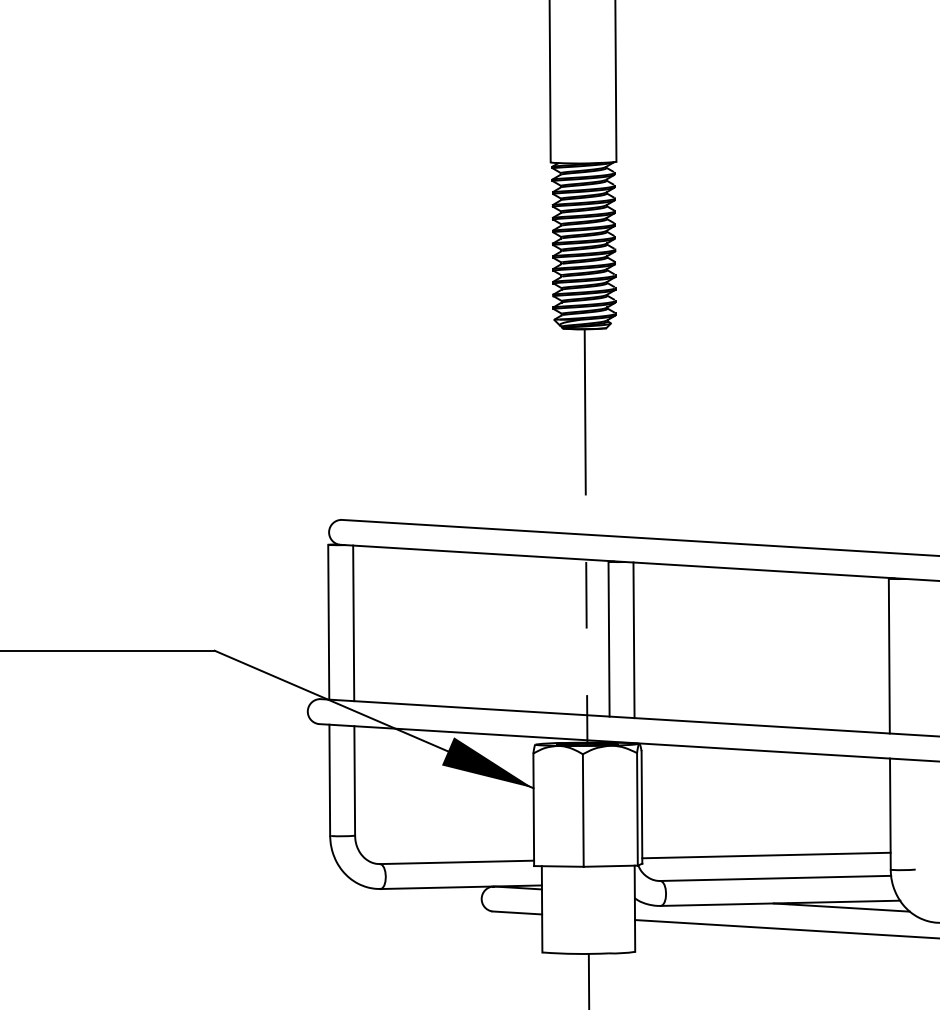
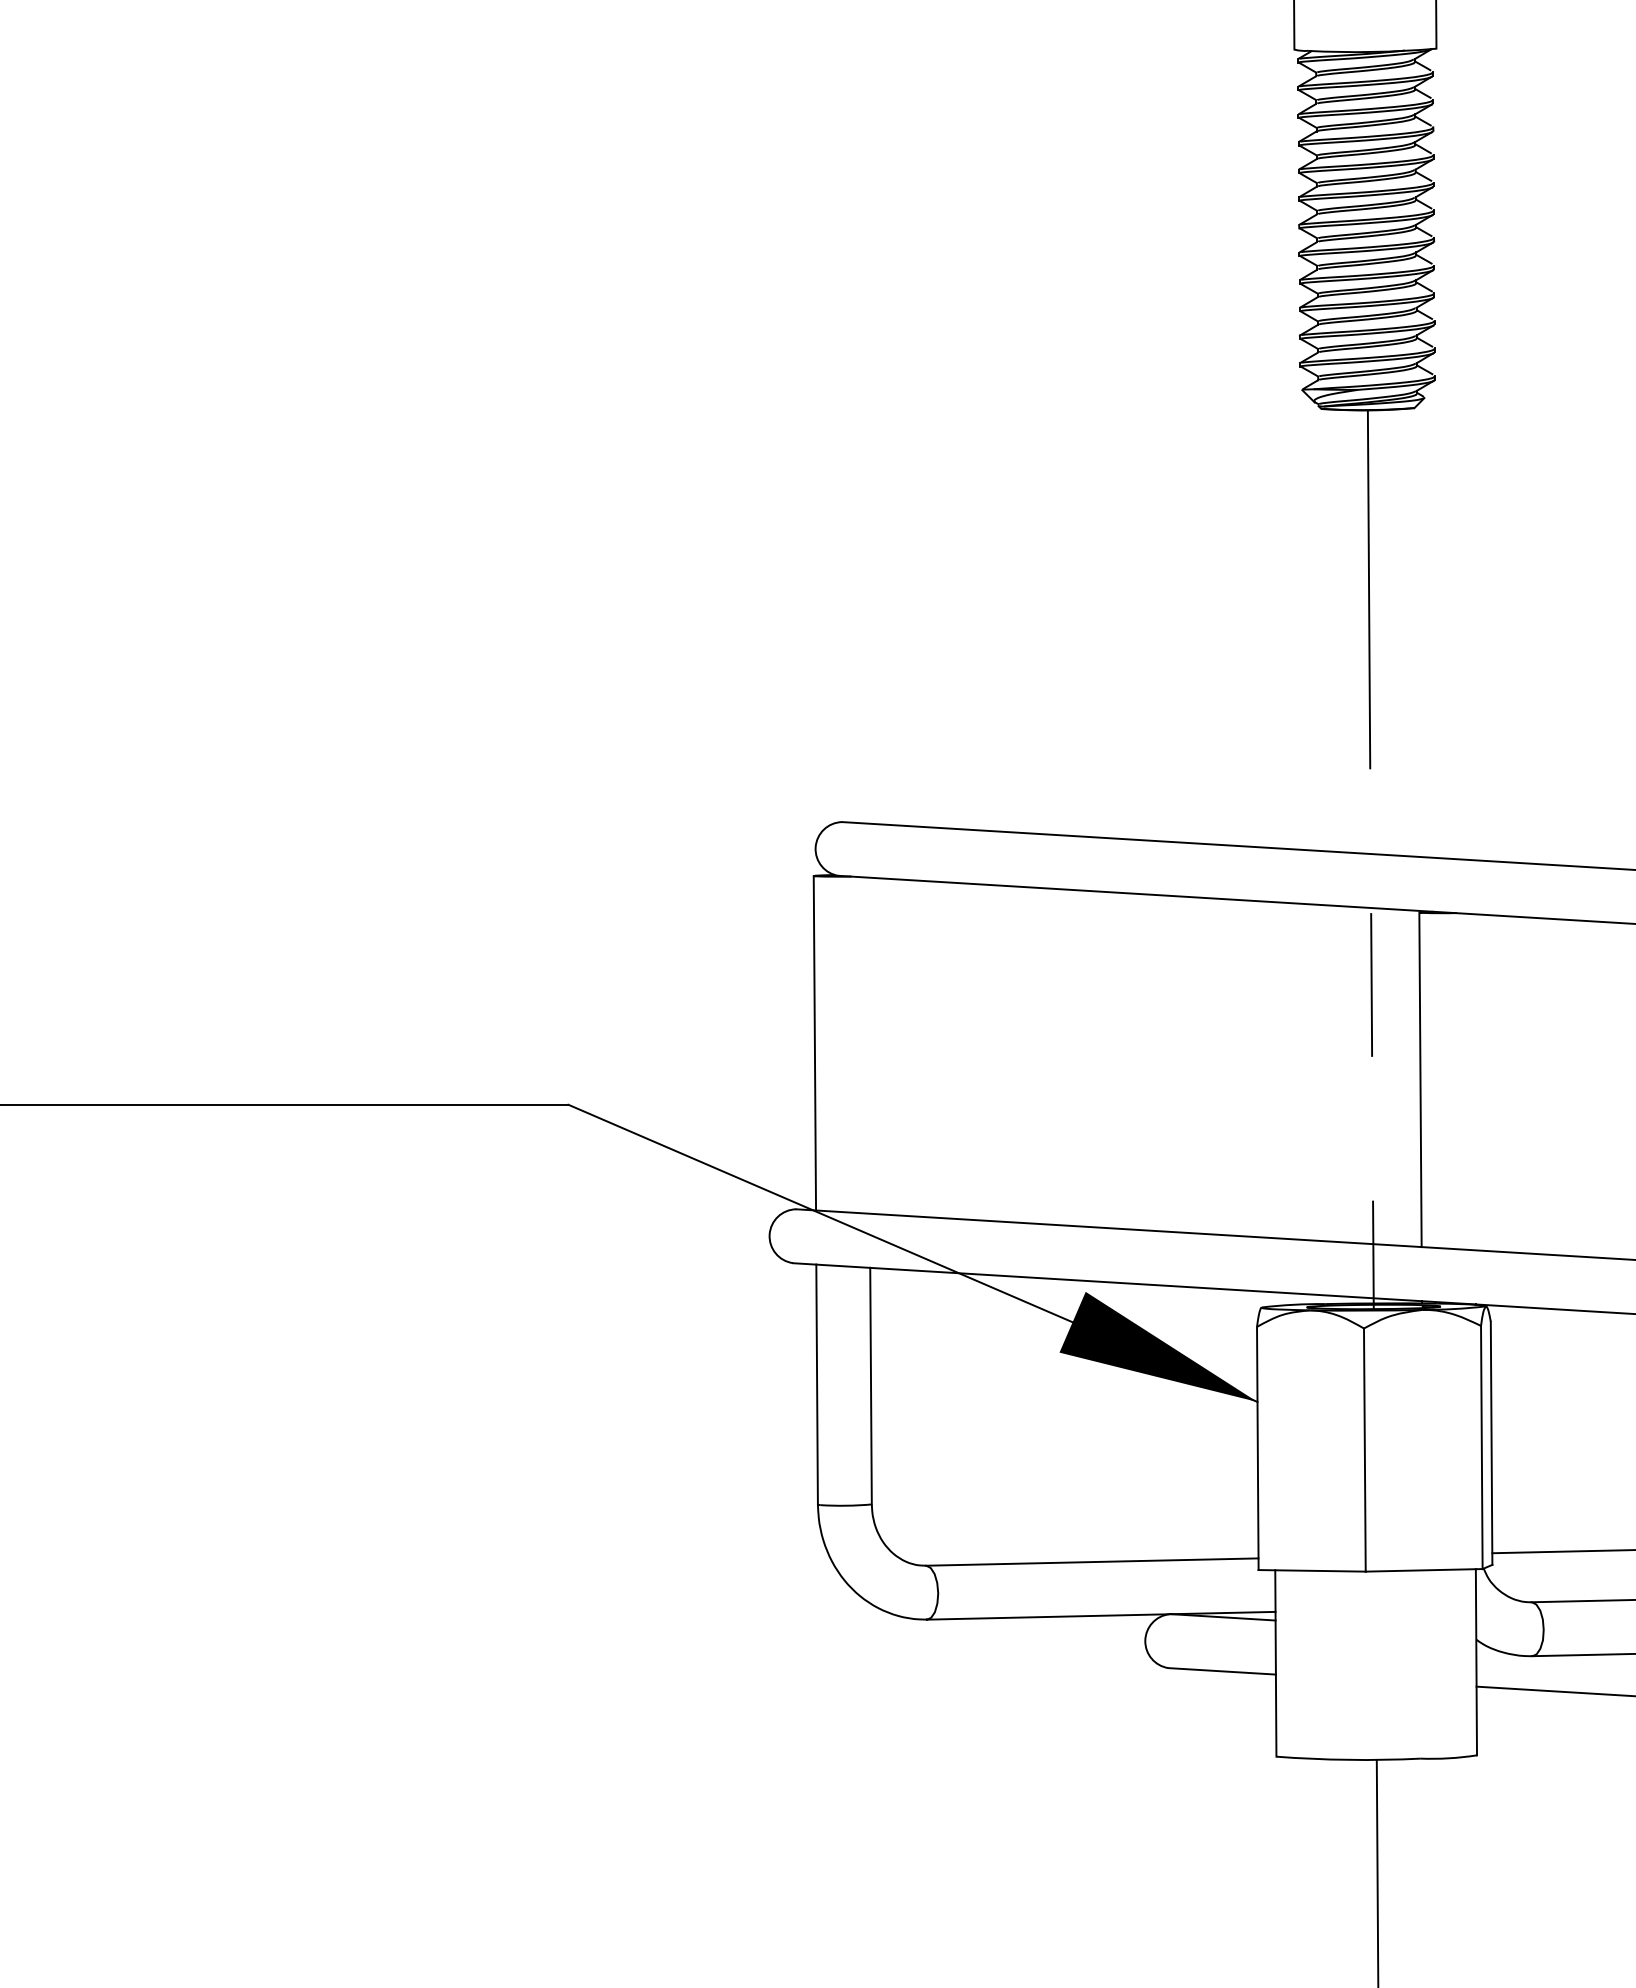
line: (353, 623) -> (868, 1045), removed
line: (633, 640) -> (1473, 1082), removed

